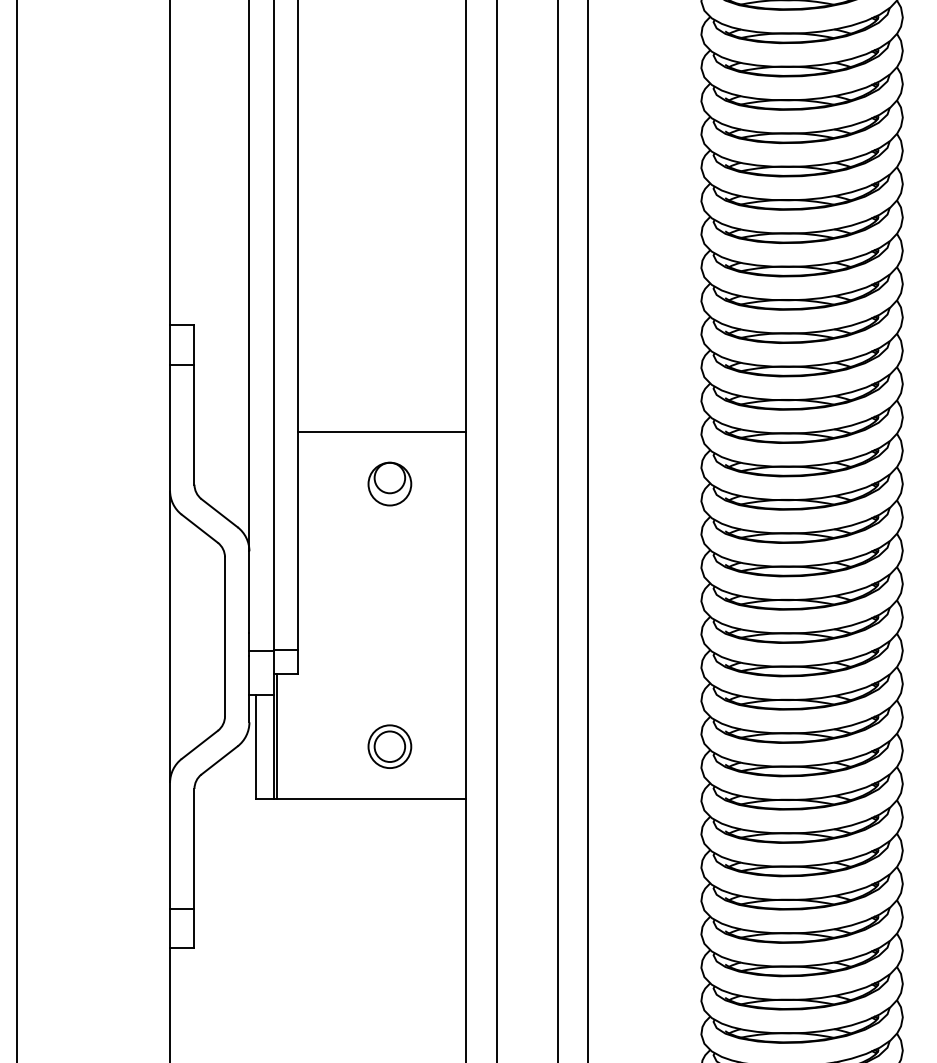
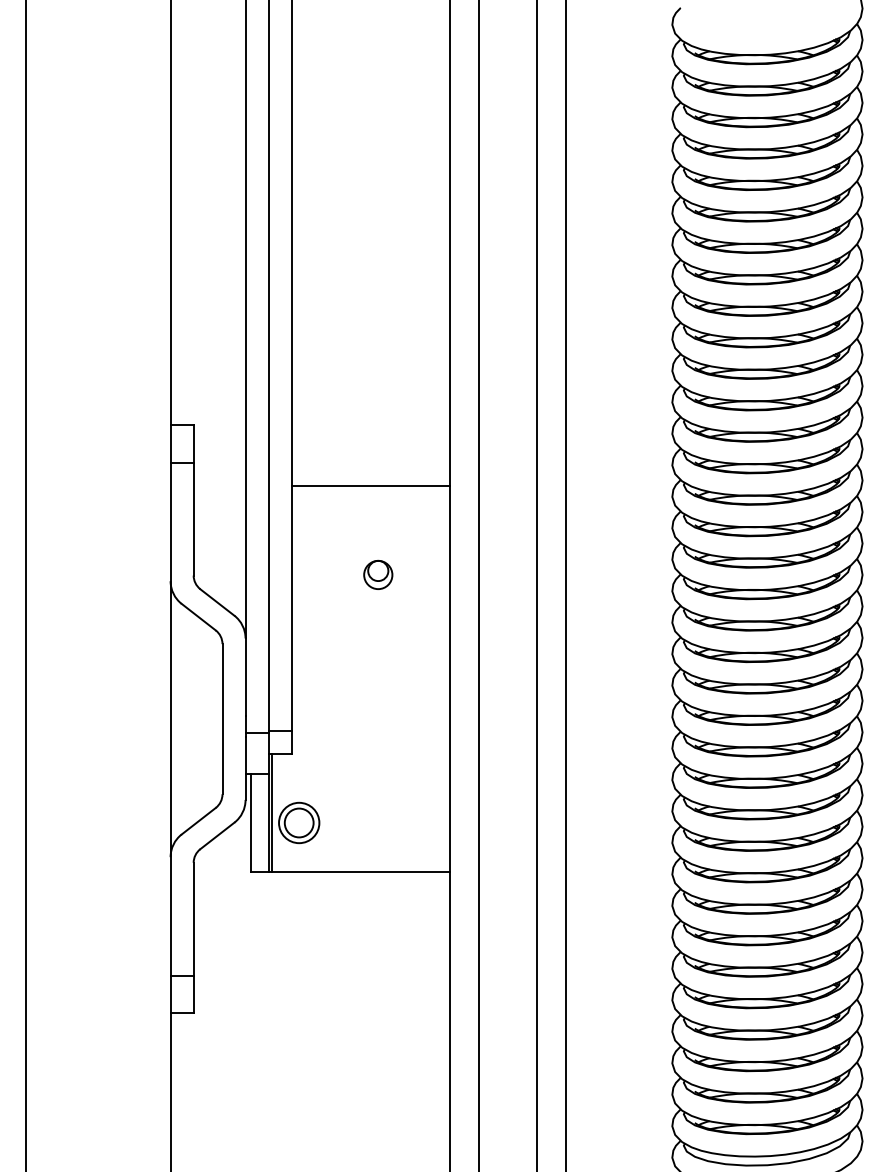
line: (381, 432) -> (370, 486), moved
part: (390, 483) -> (378, 574), size x0.7
part: (390, 746) -> (299, 822), moved

